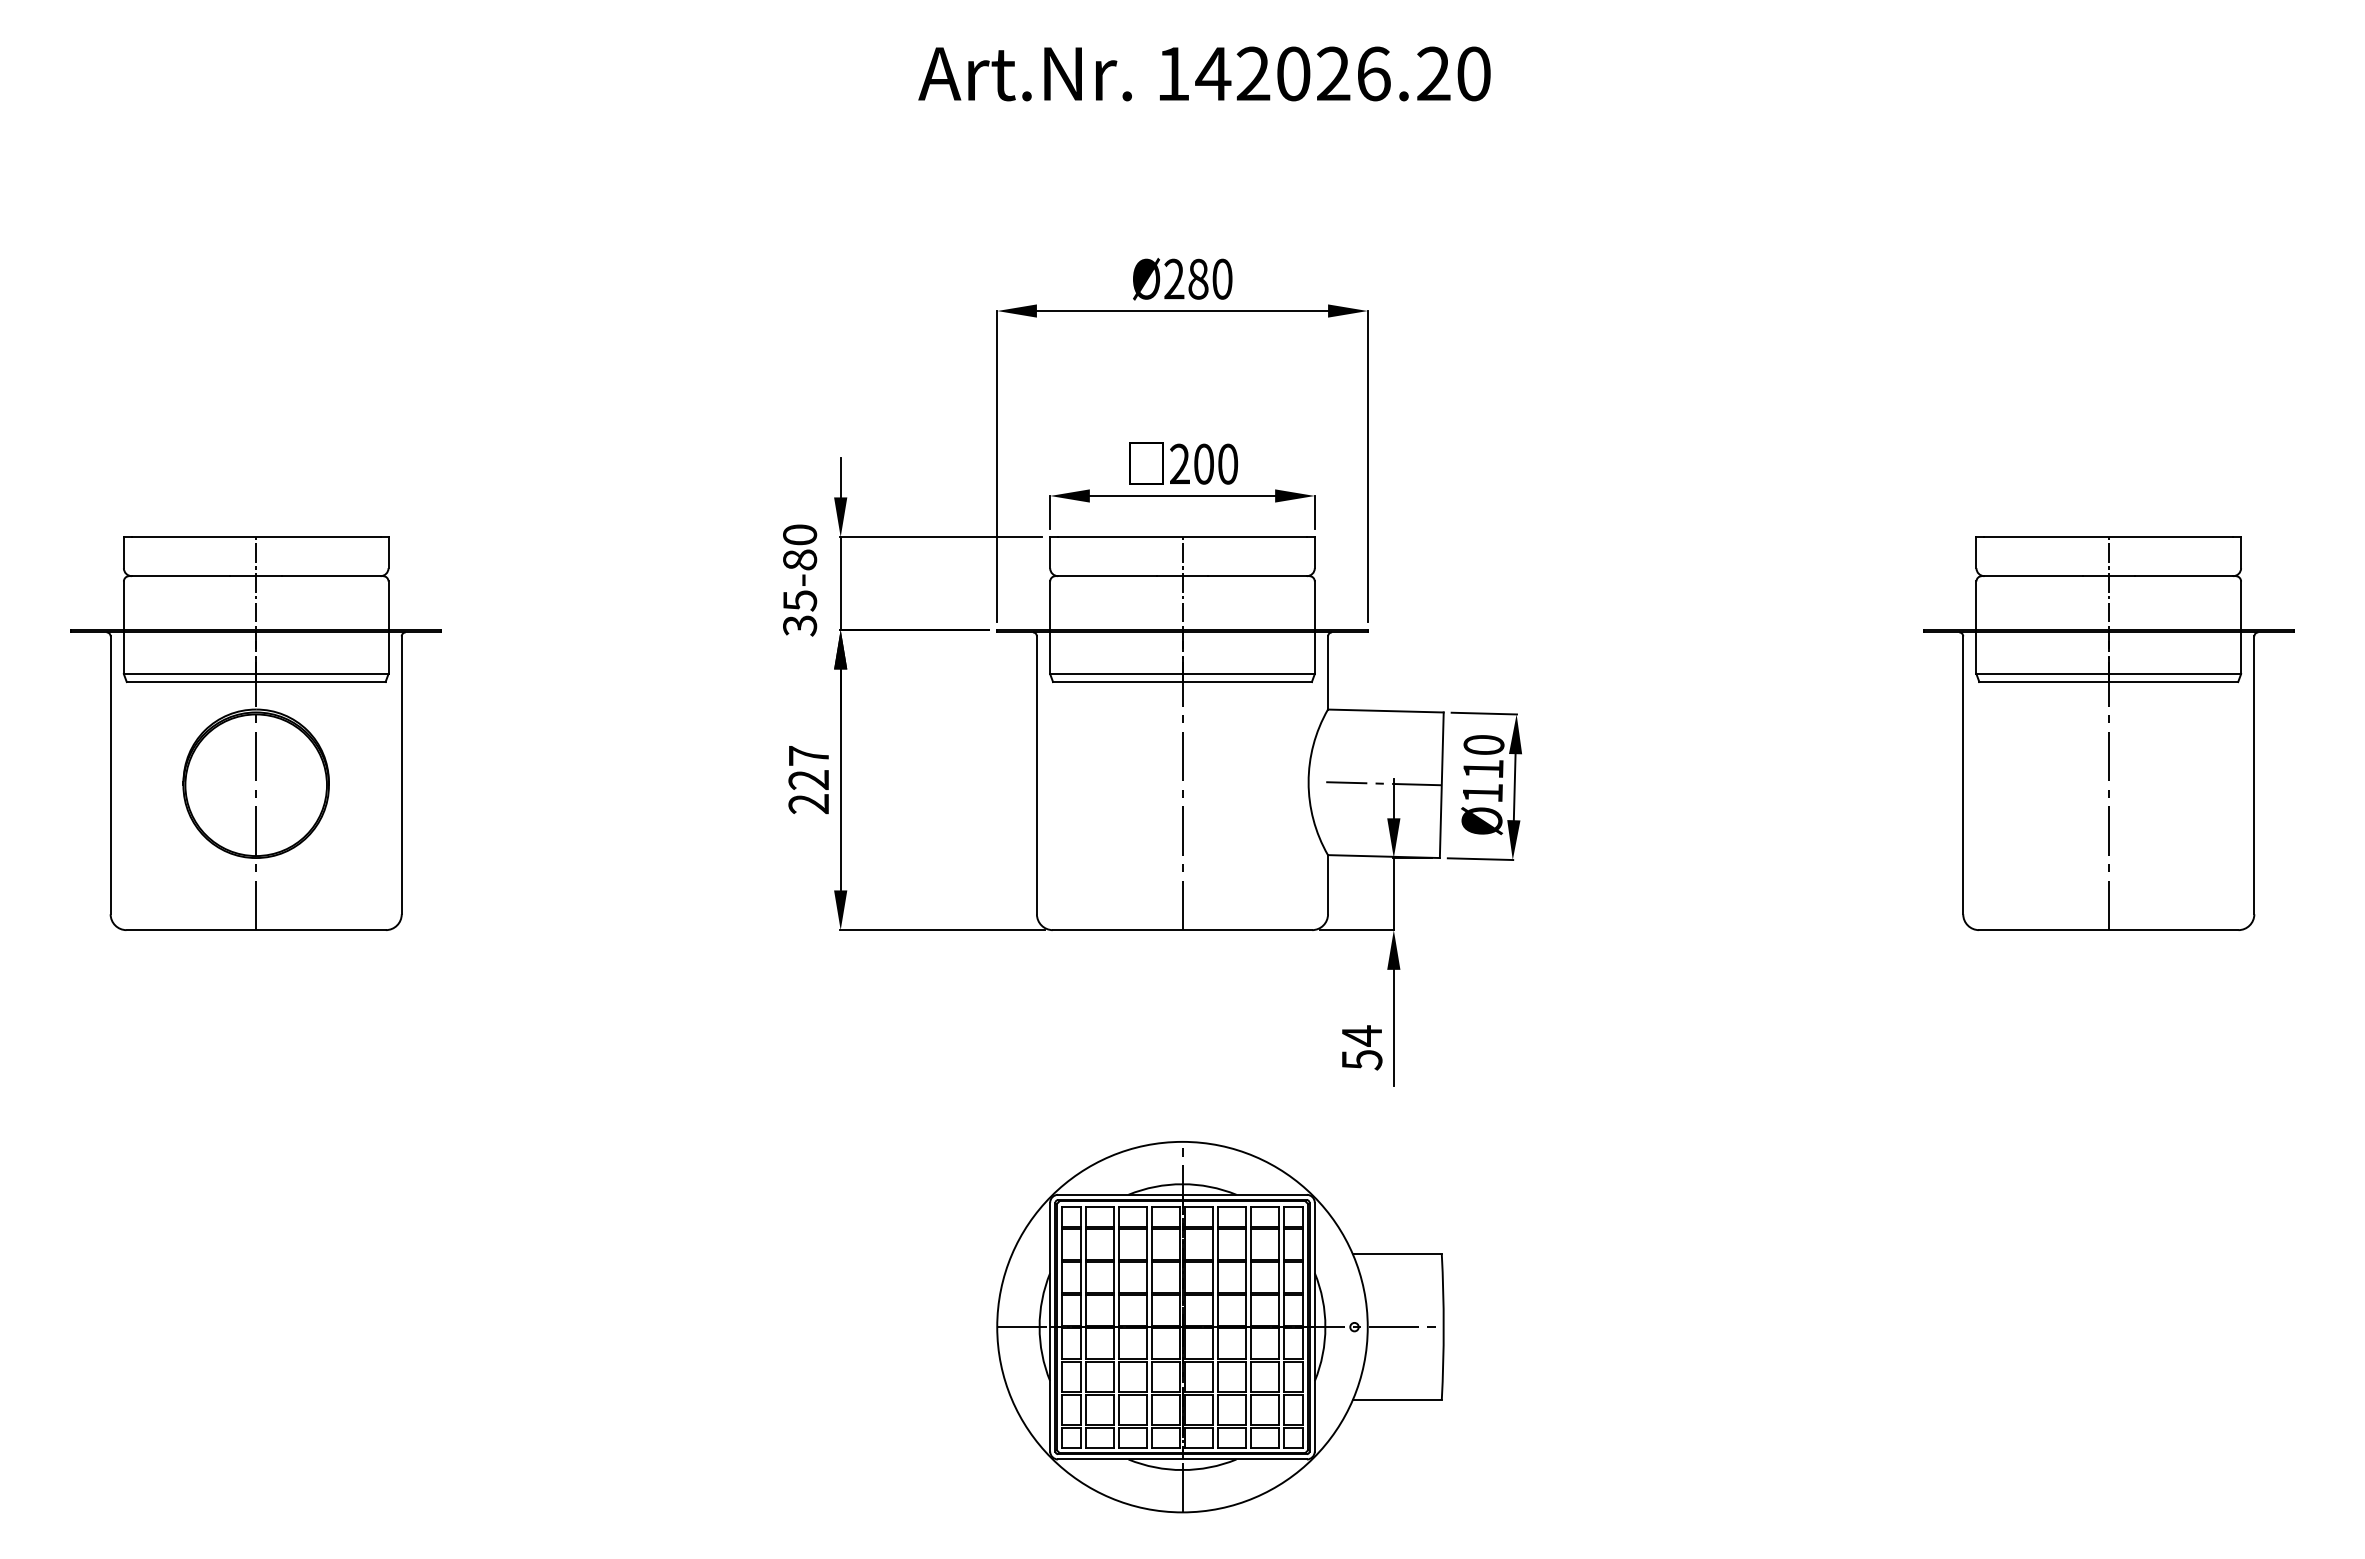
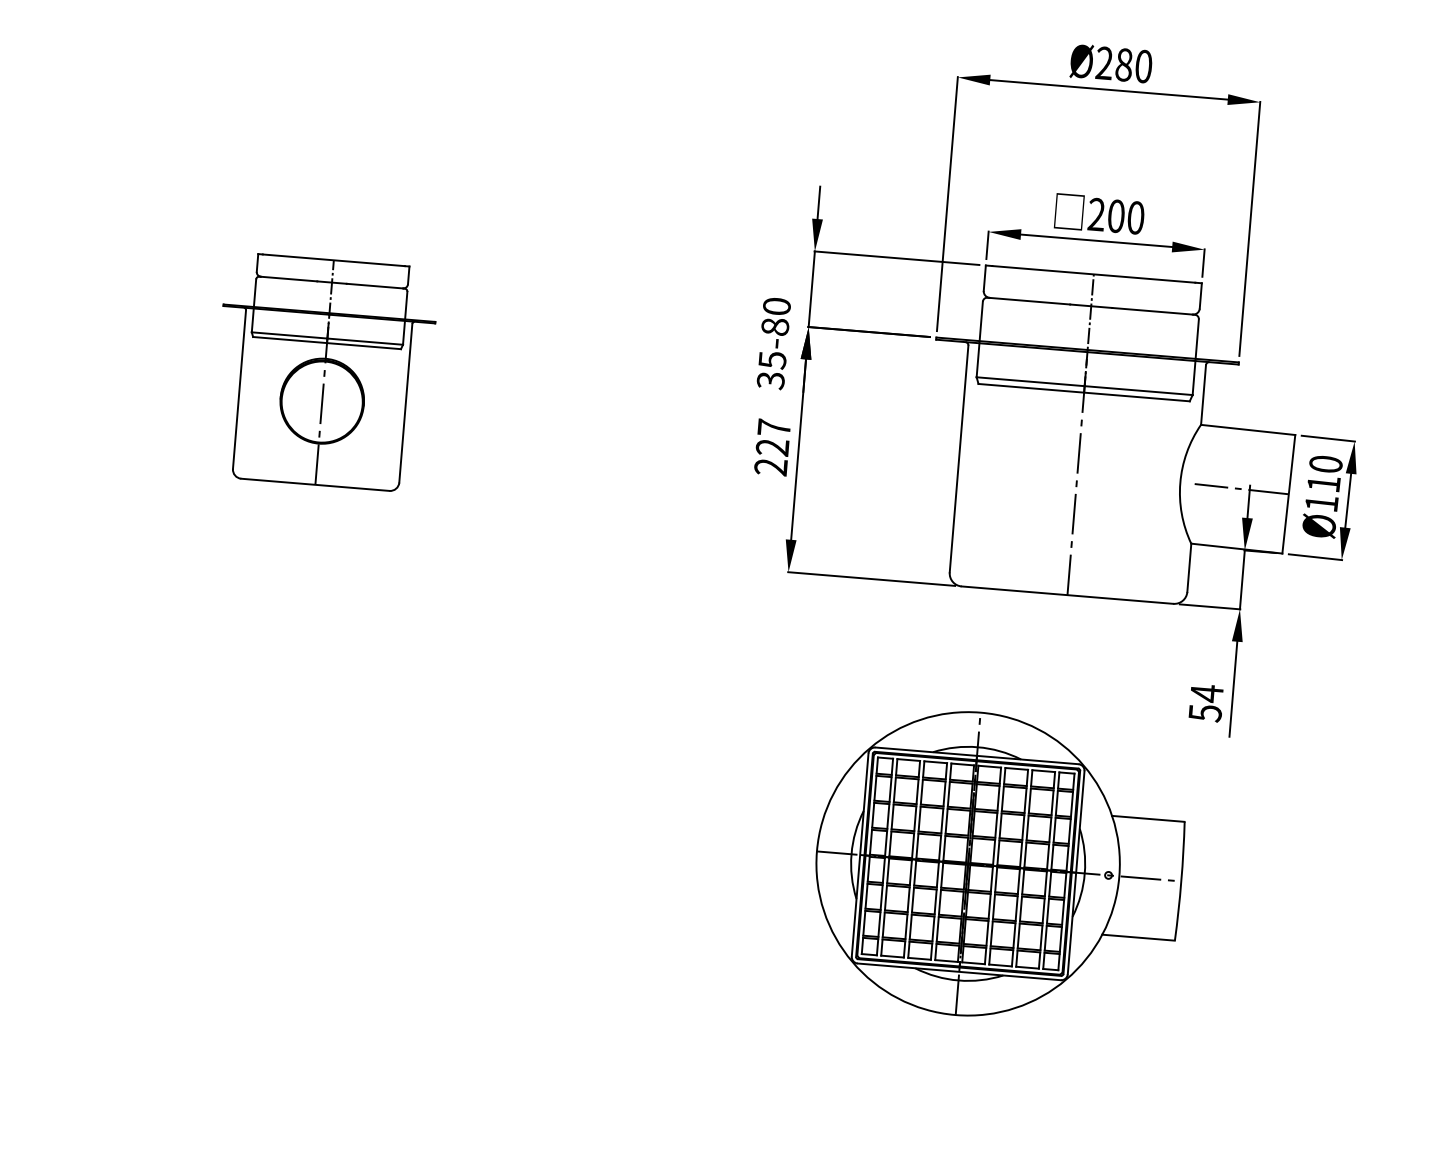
text: (800, 580) -> (774, 343), moved
part: (255, 733) -> (324, 372), size x0.7
part: (1220, 1327) -> (999, 866), moved

